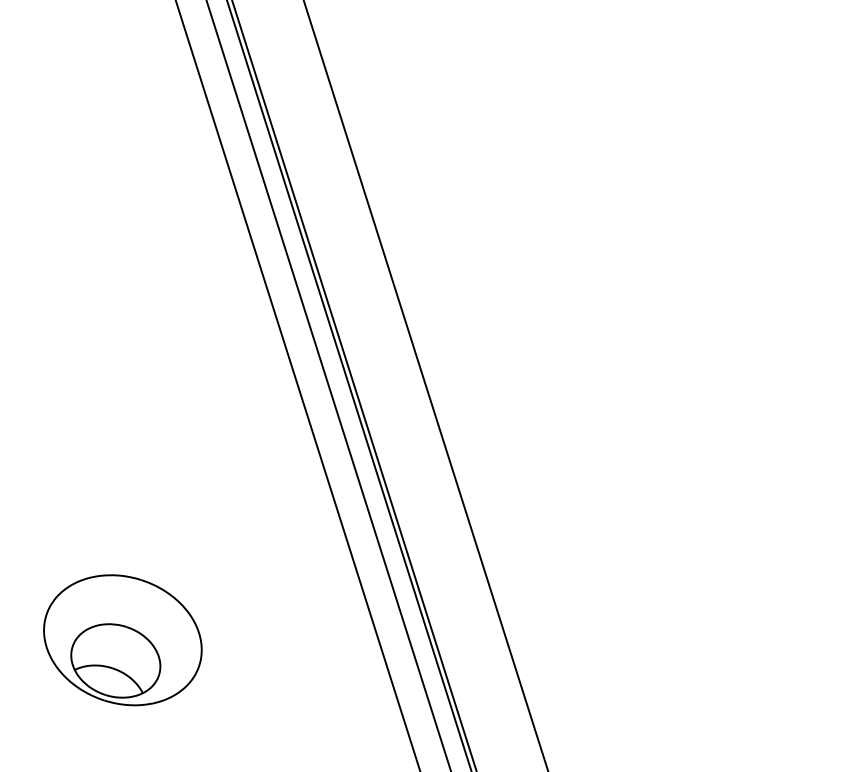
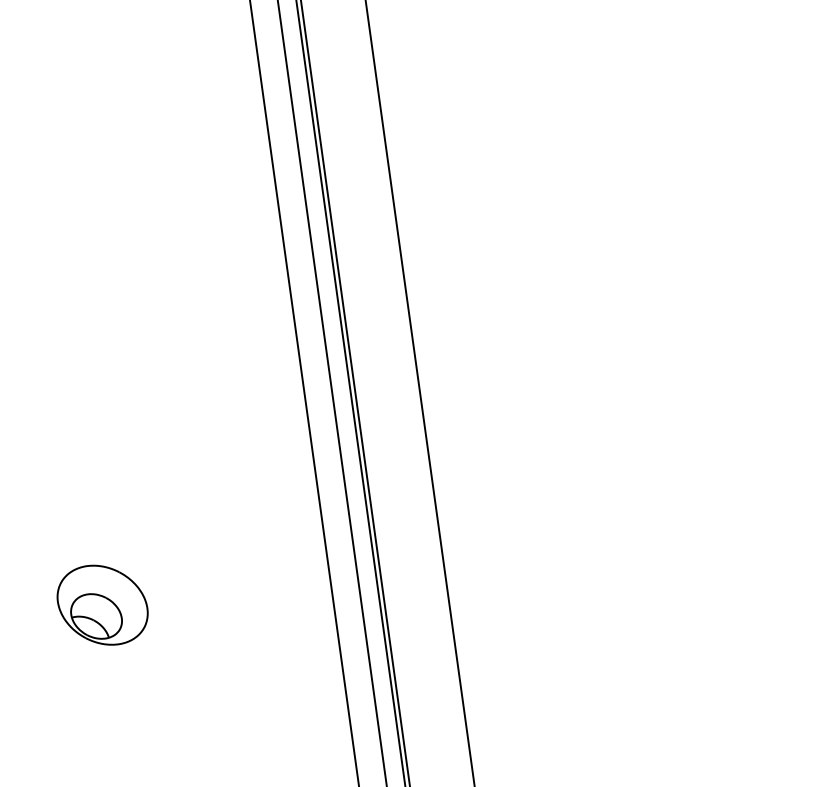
part: (122, 639) -> (102, 604), size x0.62

